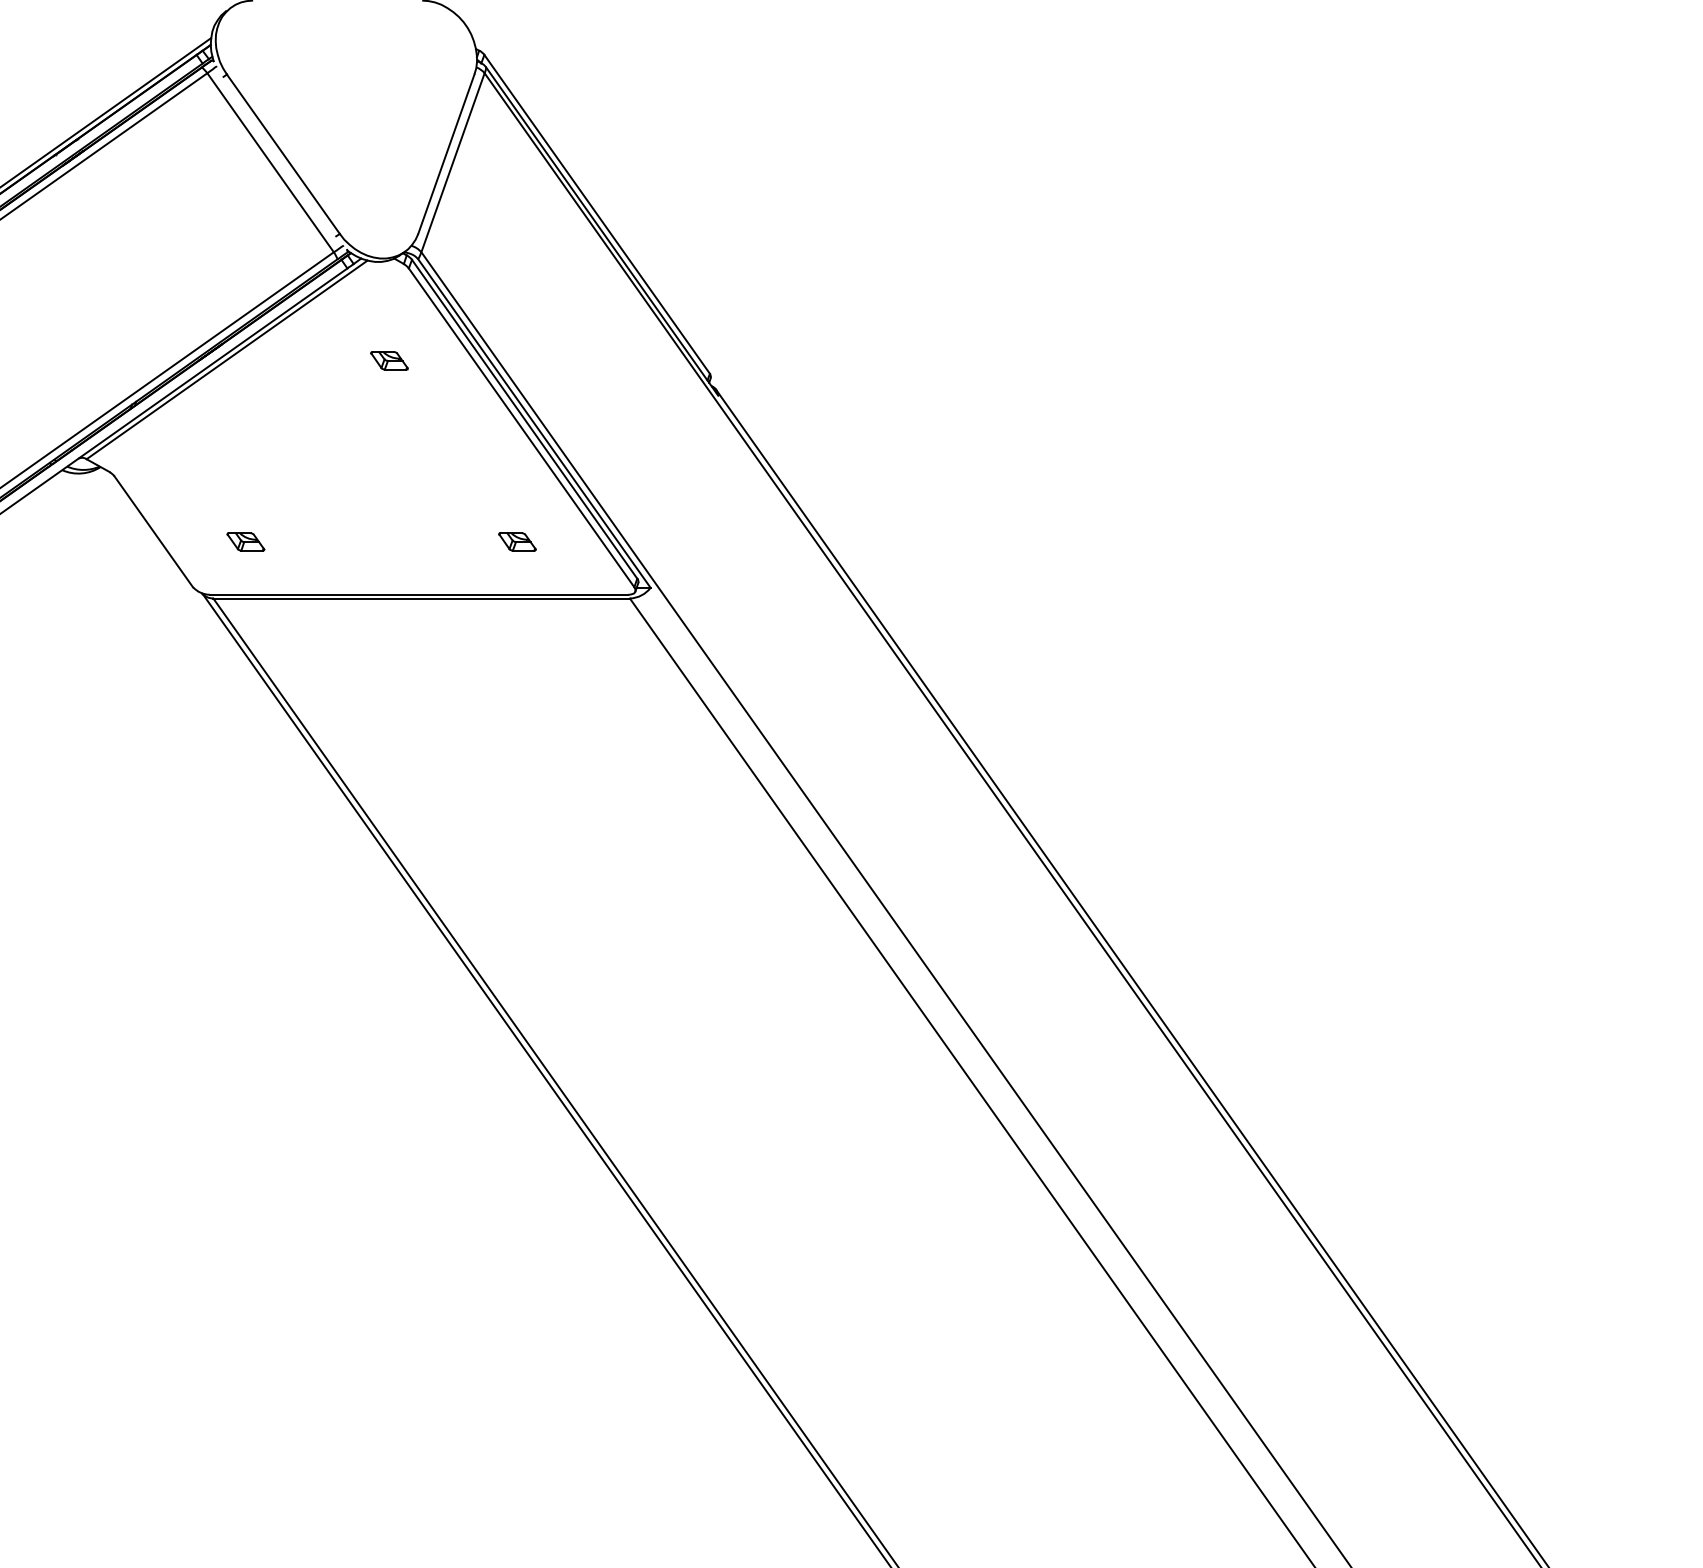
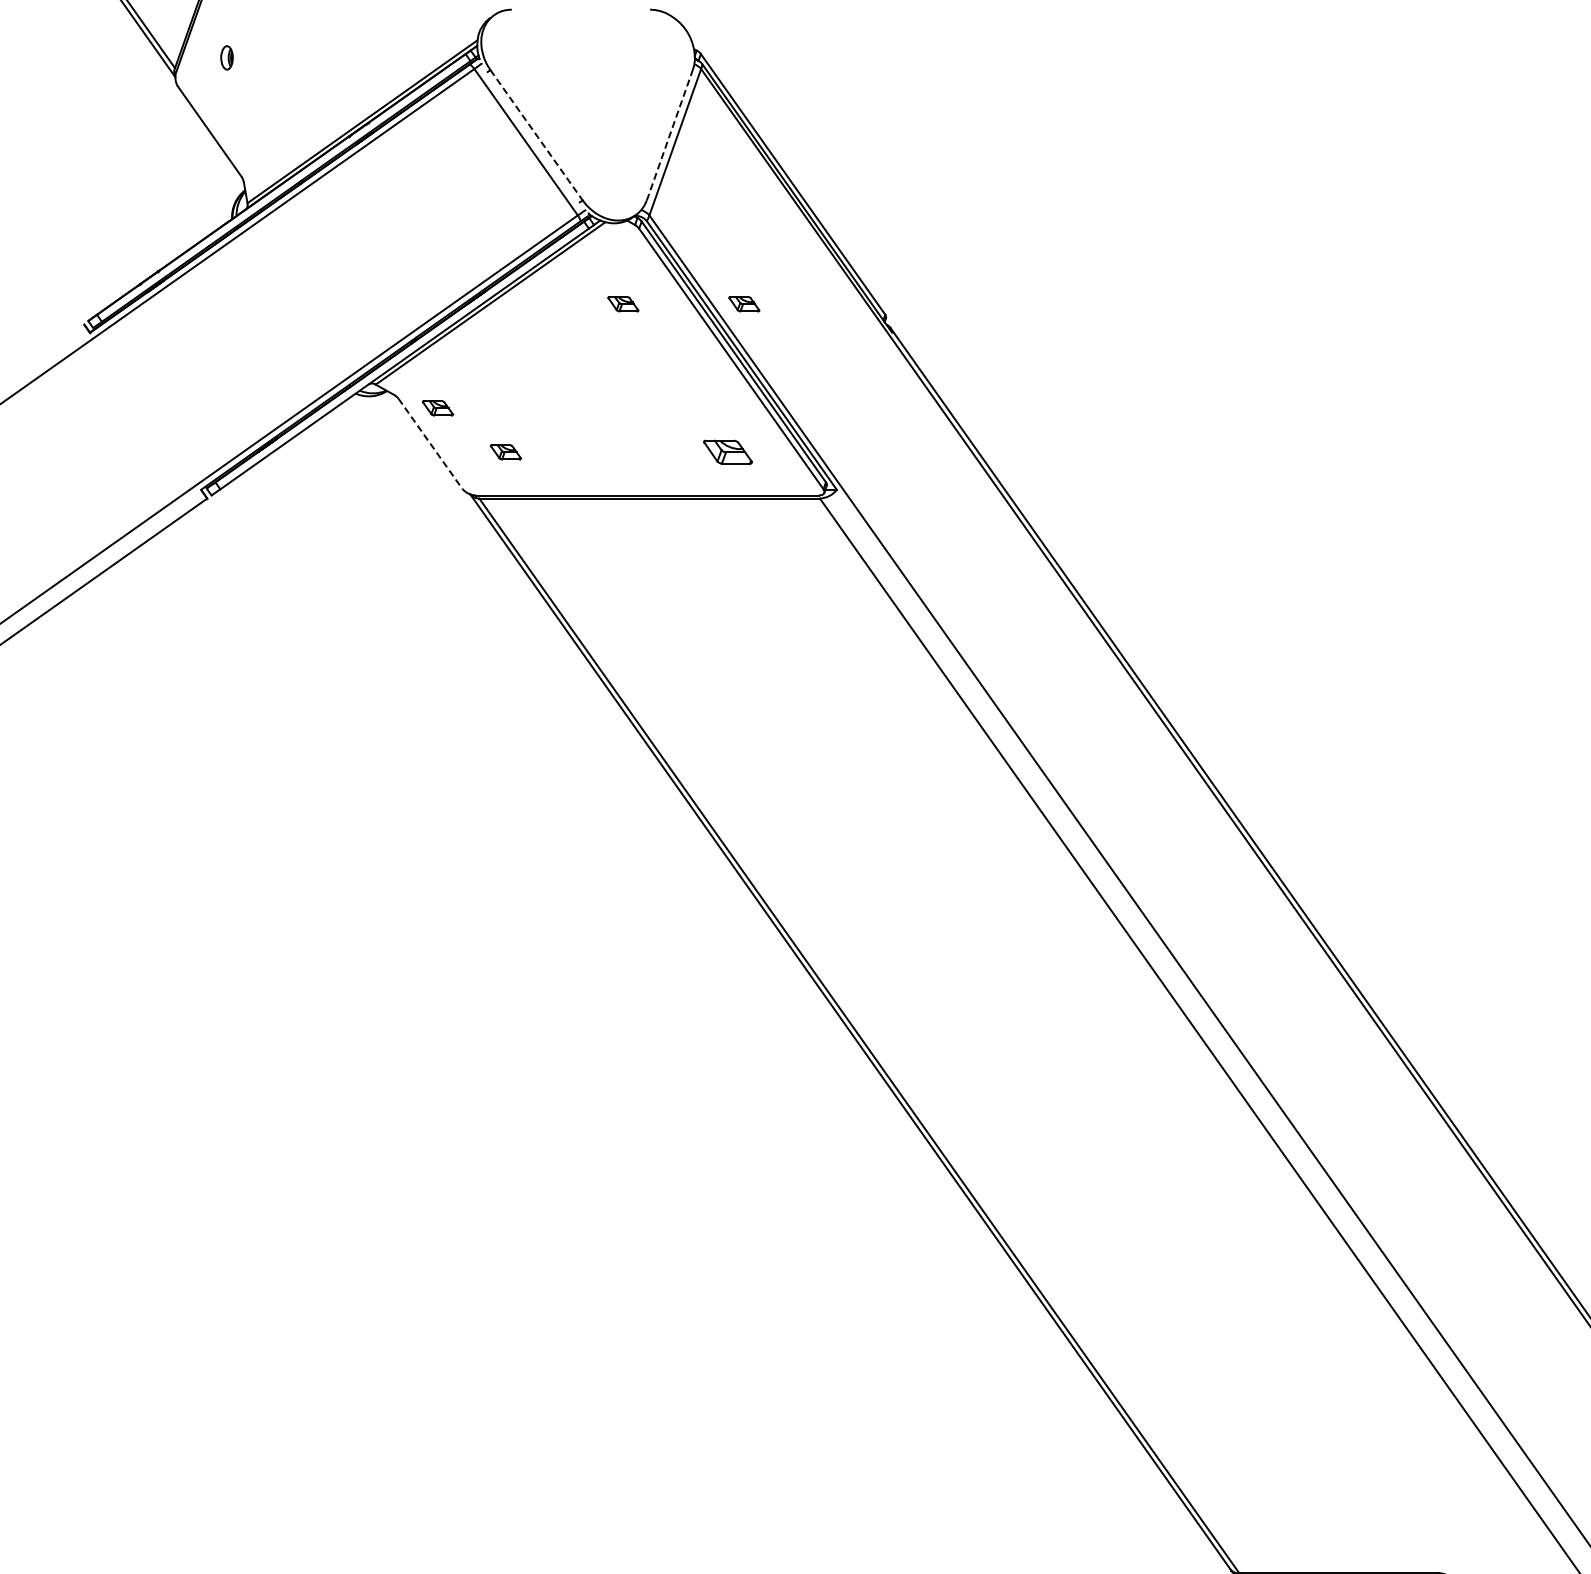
line: (447, 153) -> (670, 134), solid -> dashed
line: (283, 154) -> (536, 135), solid -> dashed
part: (537, 361) -> (744, 304), added
part: (162, 488) -> (437, 408), added
line: (153, 532) -> (430, 444), solid -> dashed
part: (516, 542) -> (727, 452), size x1.6

